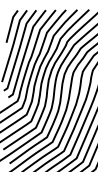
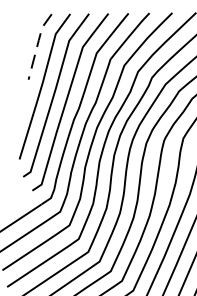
line: (11, 25) -> (38, 44), solid -> dashed

